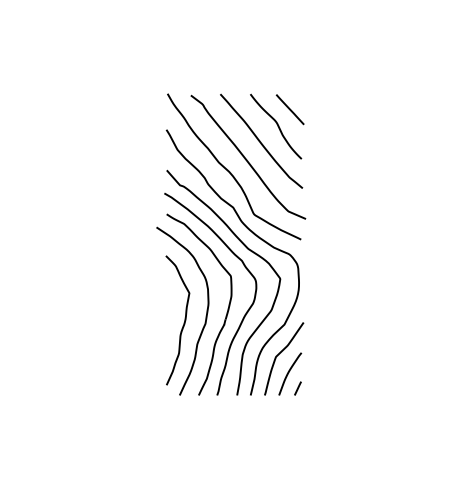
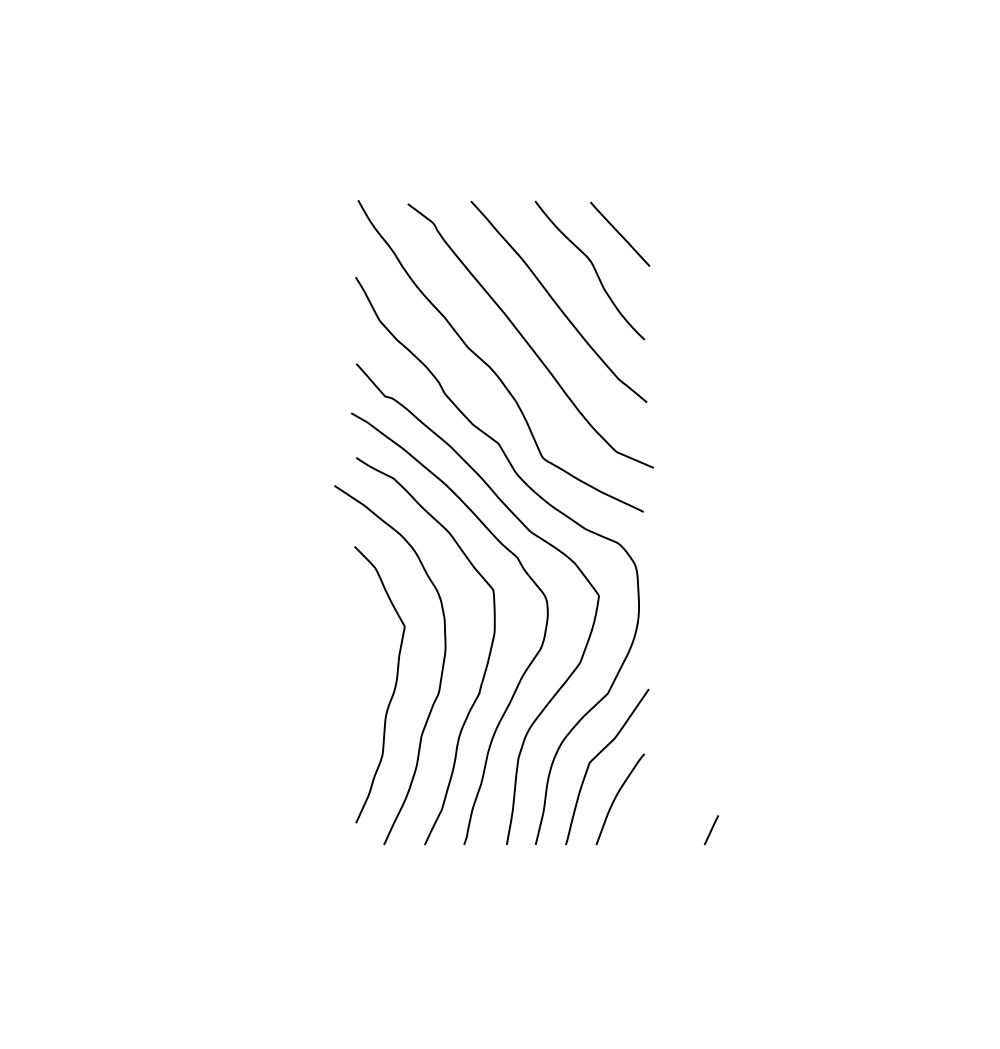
line: (297, 388) -> (710, 830), moved

